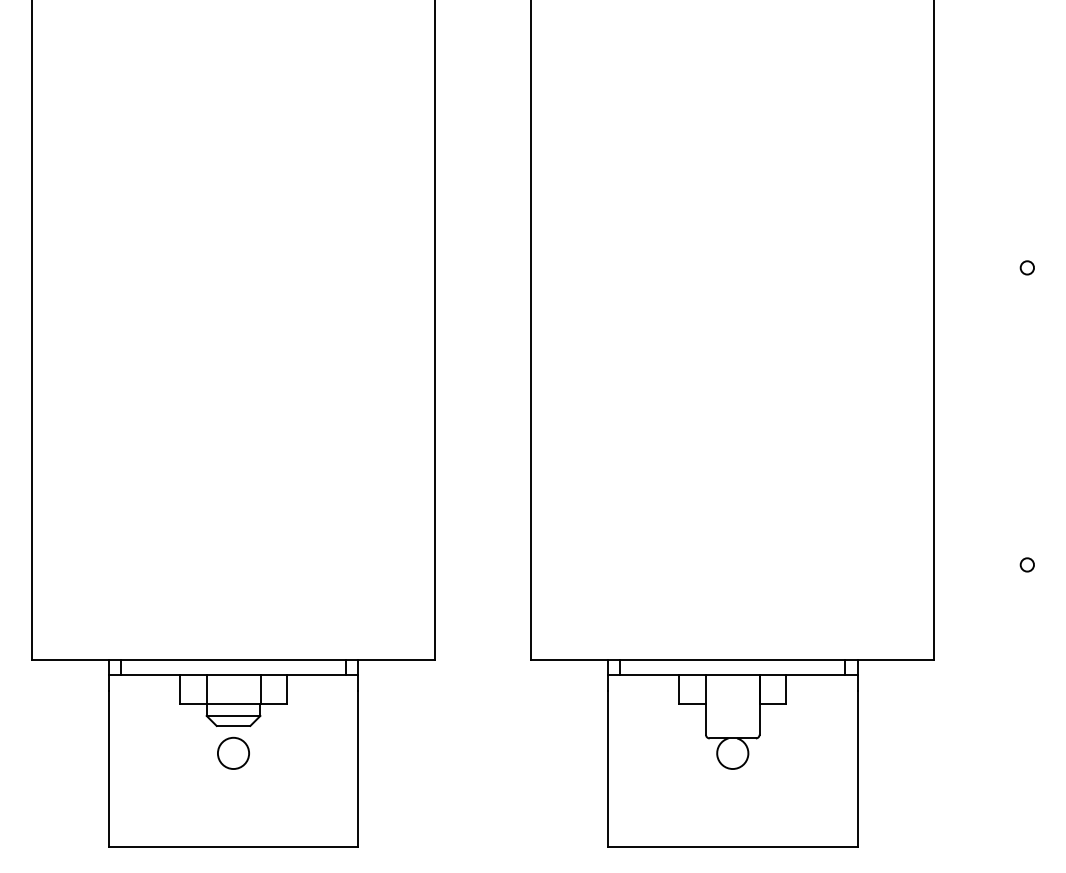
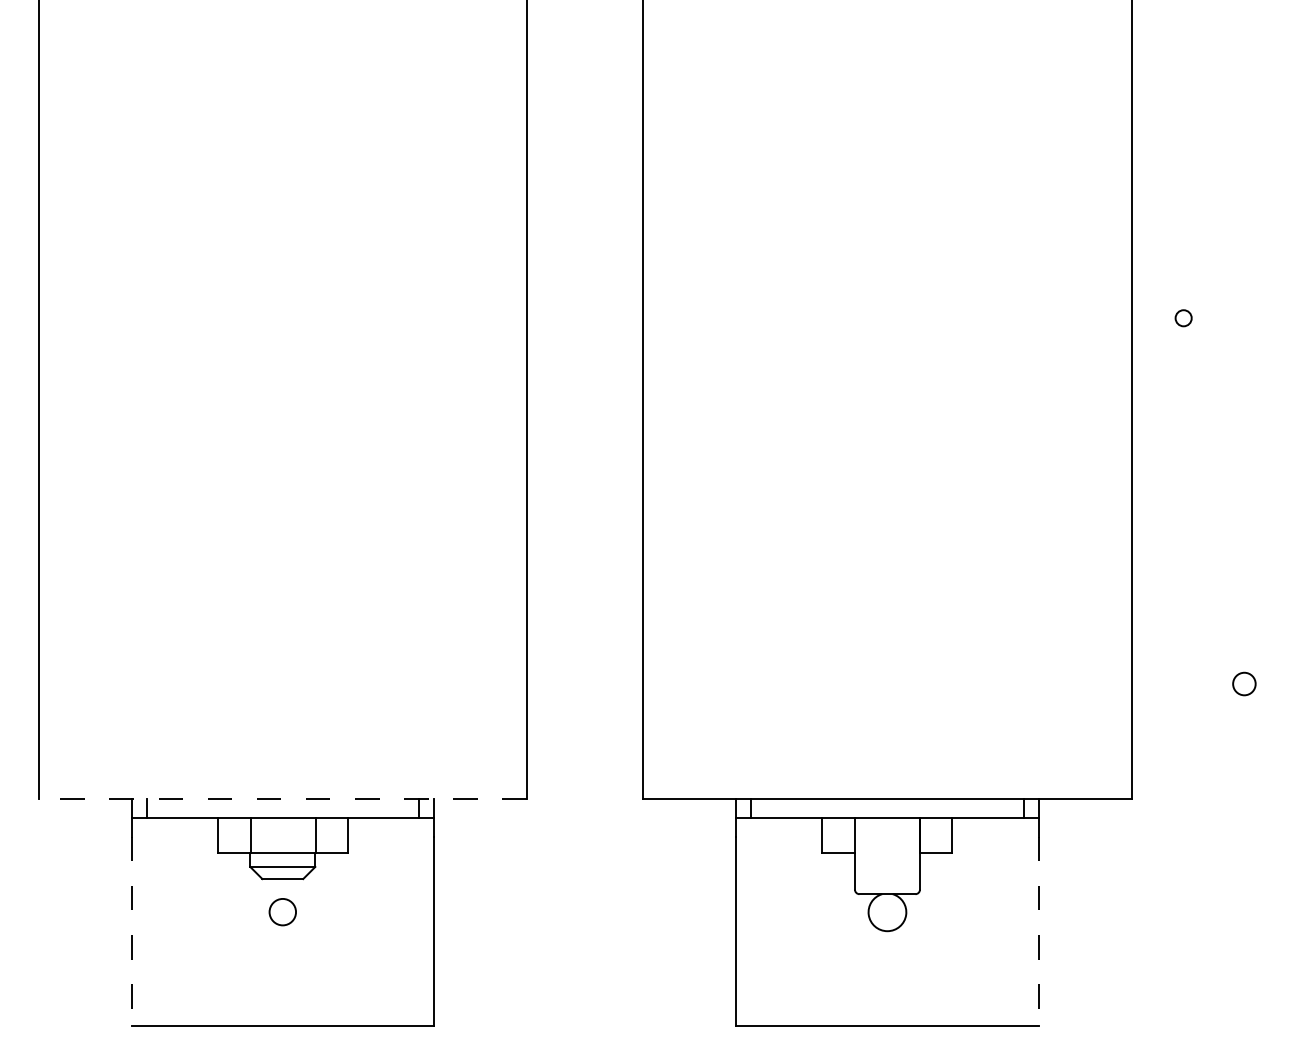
circle: (1026, 267) -> (1182, 317), moved
circle: (1026, 564) -> (1243, 683), size x1.4
line: (233, 659) -> (282, 798), solid -> dashed
circle: (233, 752) -> (282, 911), size x0.7
line: (108, 769) -> (131, 931), solid -> dashed
line: (857, 769) -> (1038, 931), solid -> dashed

